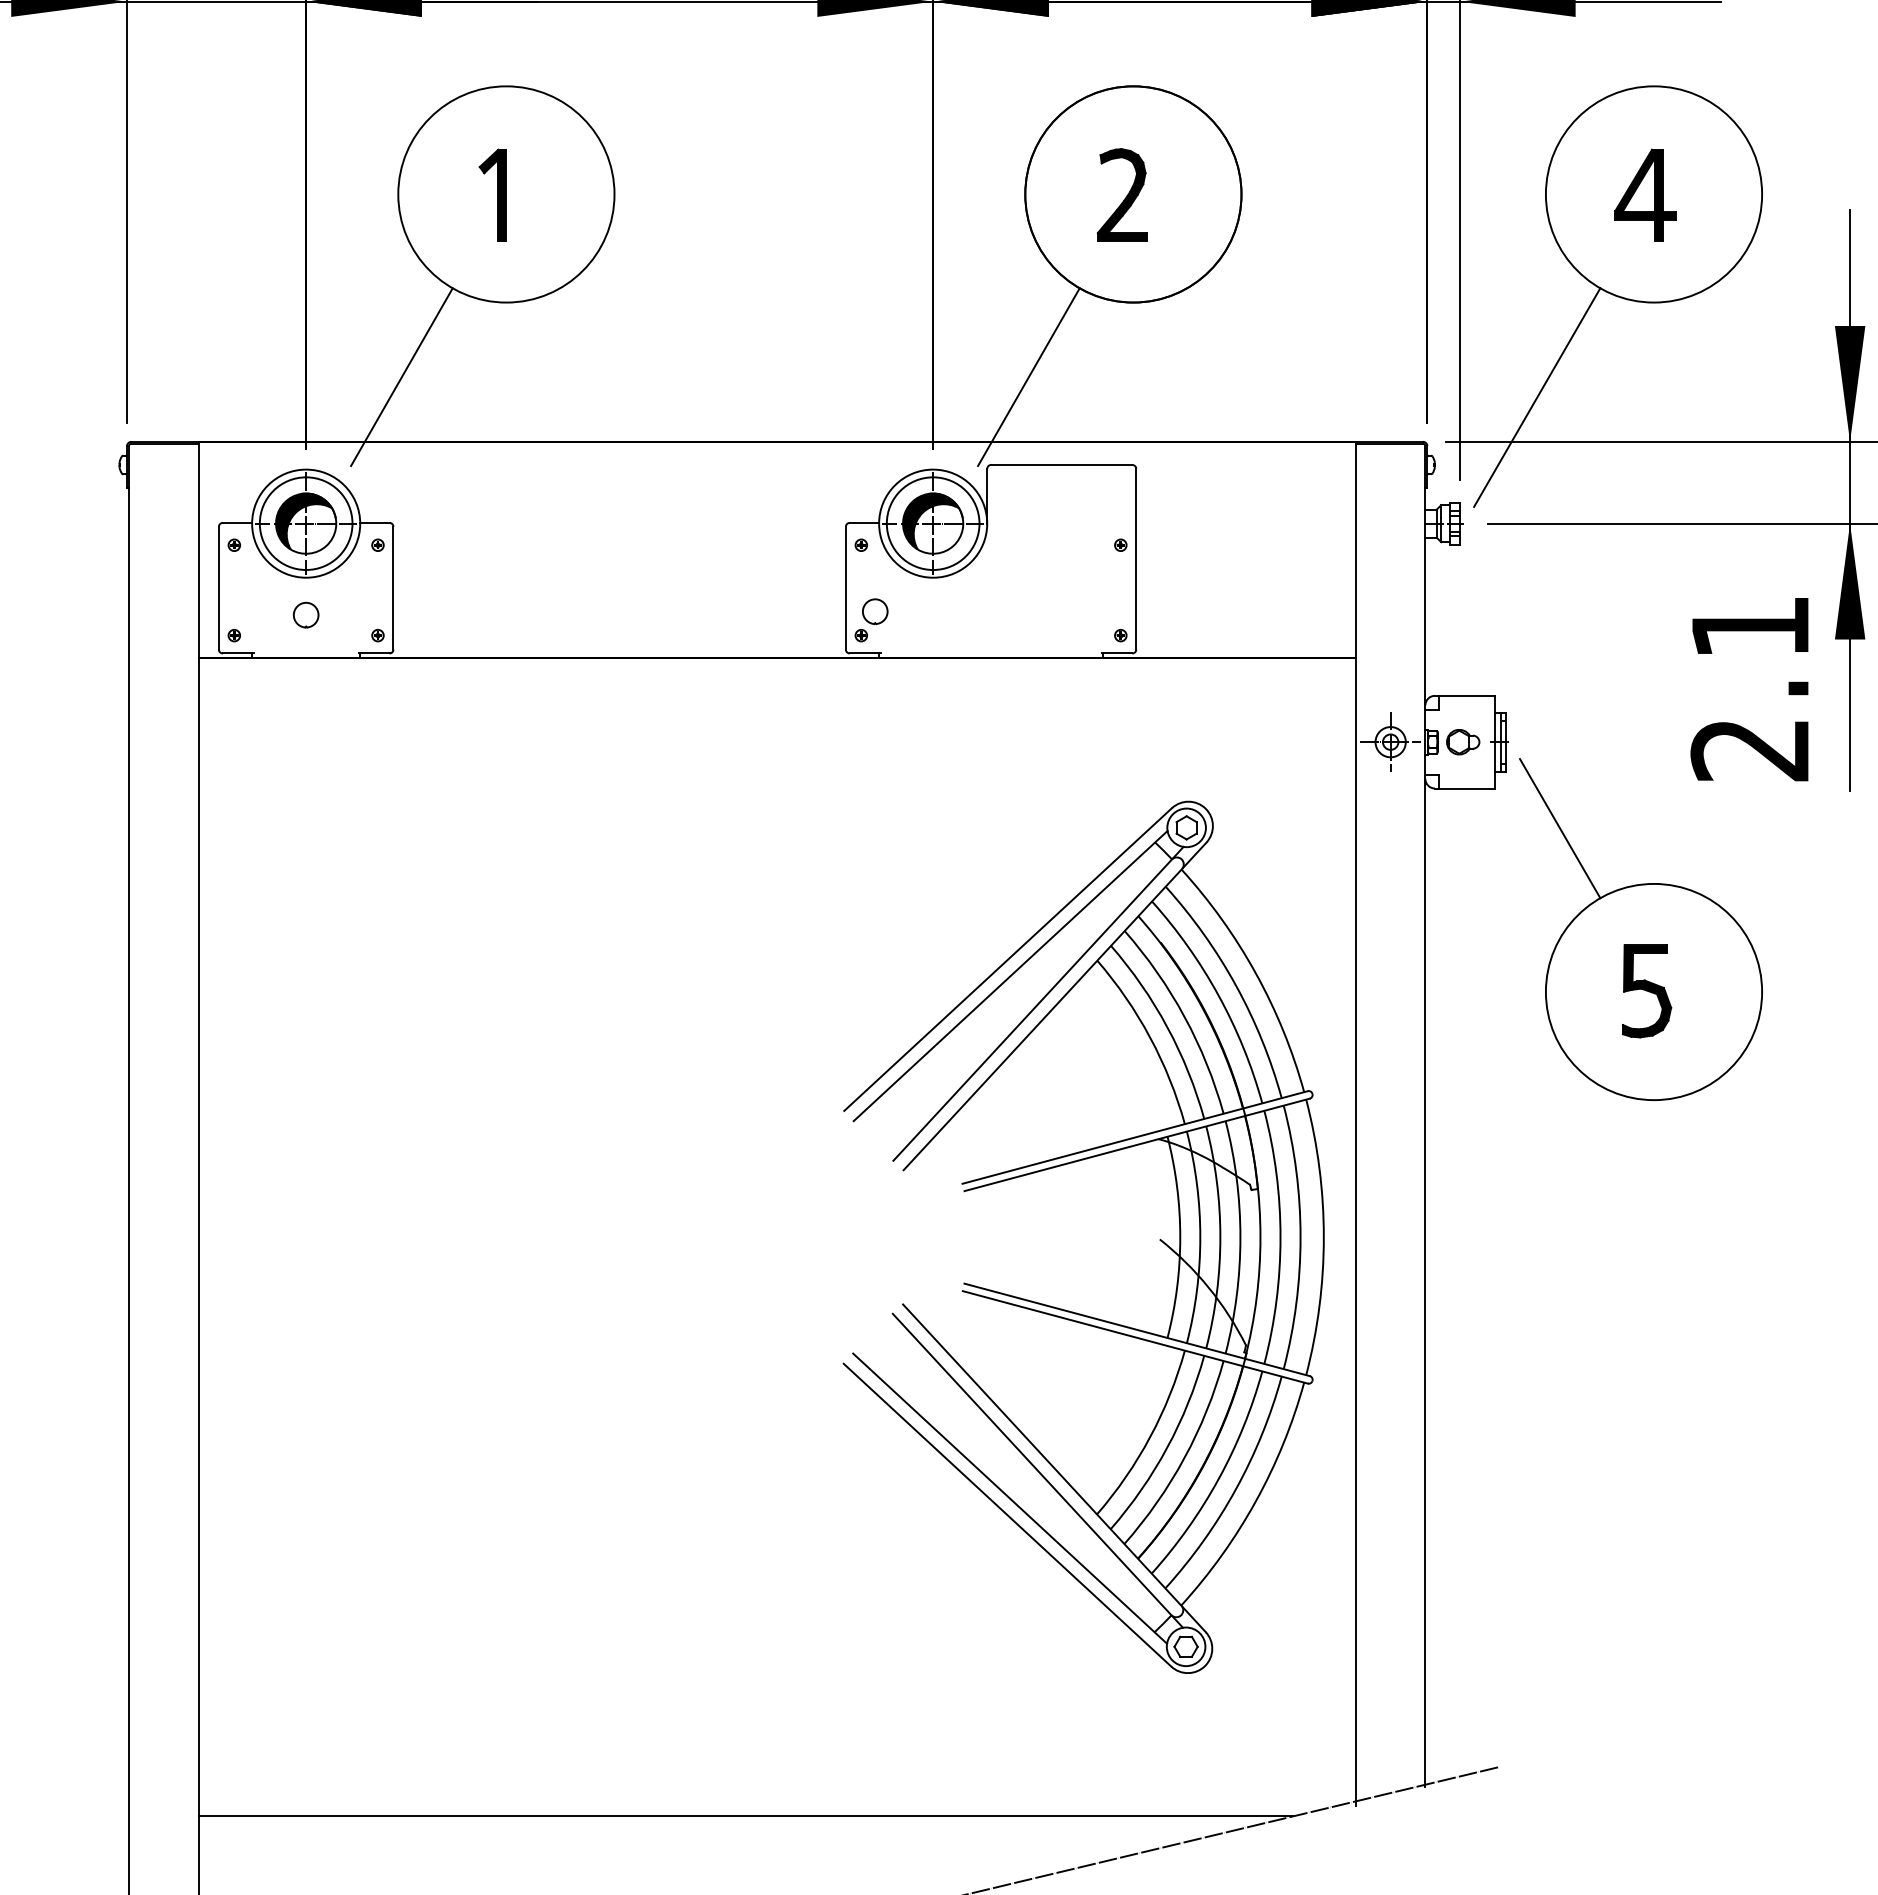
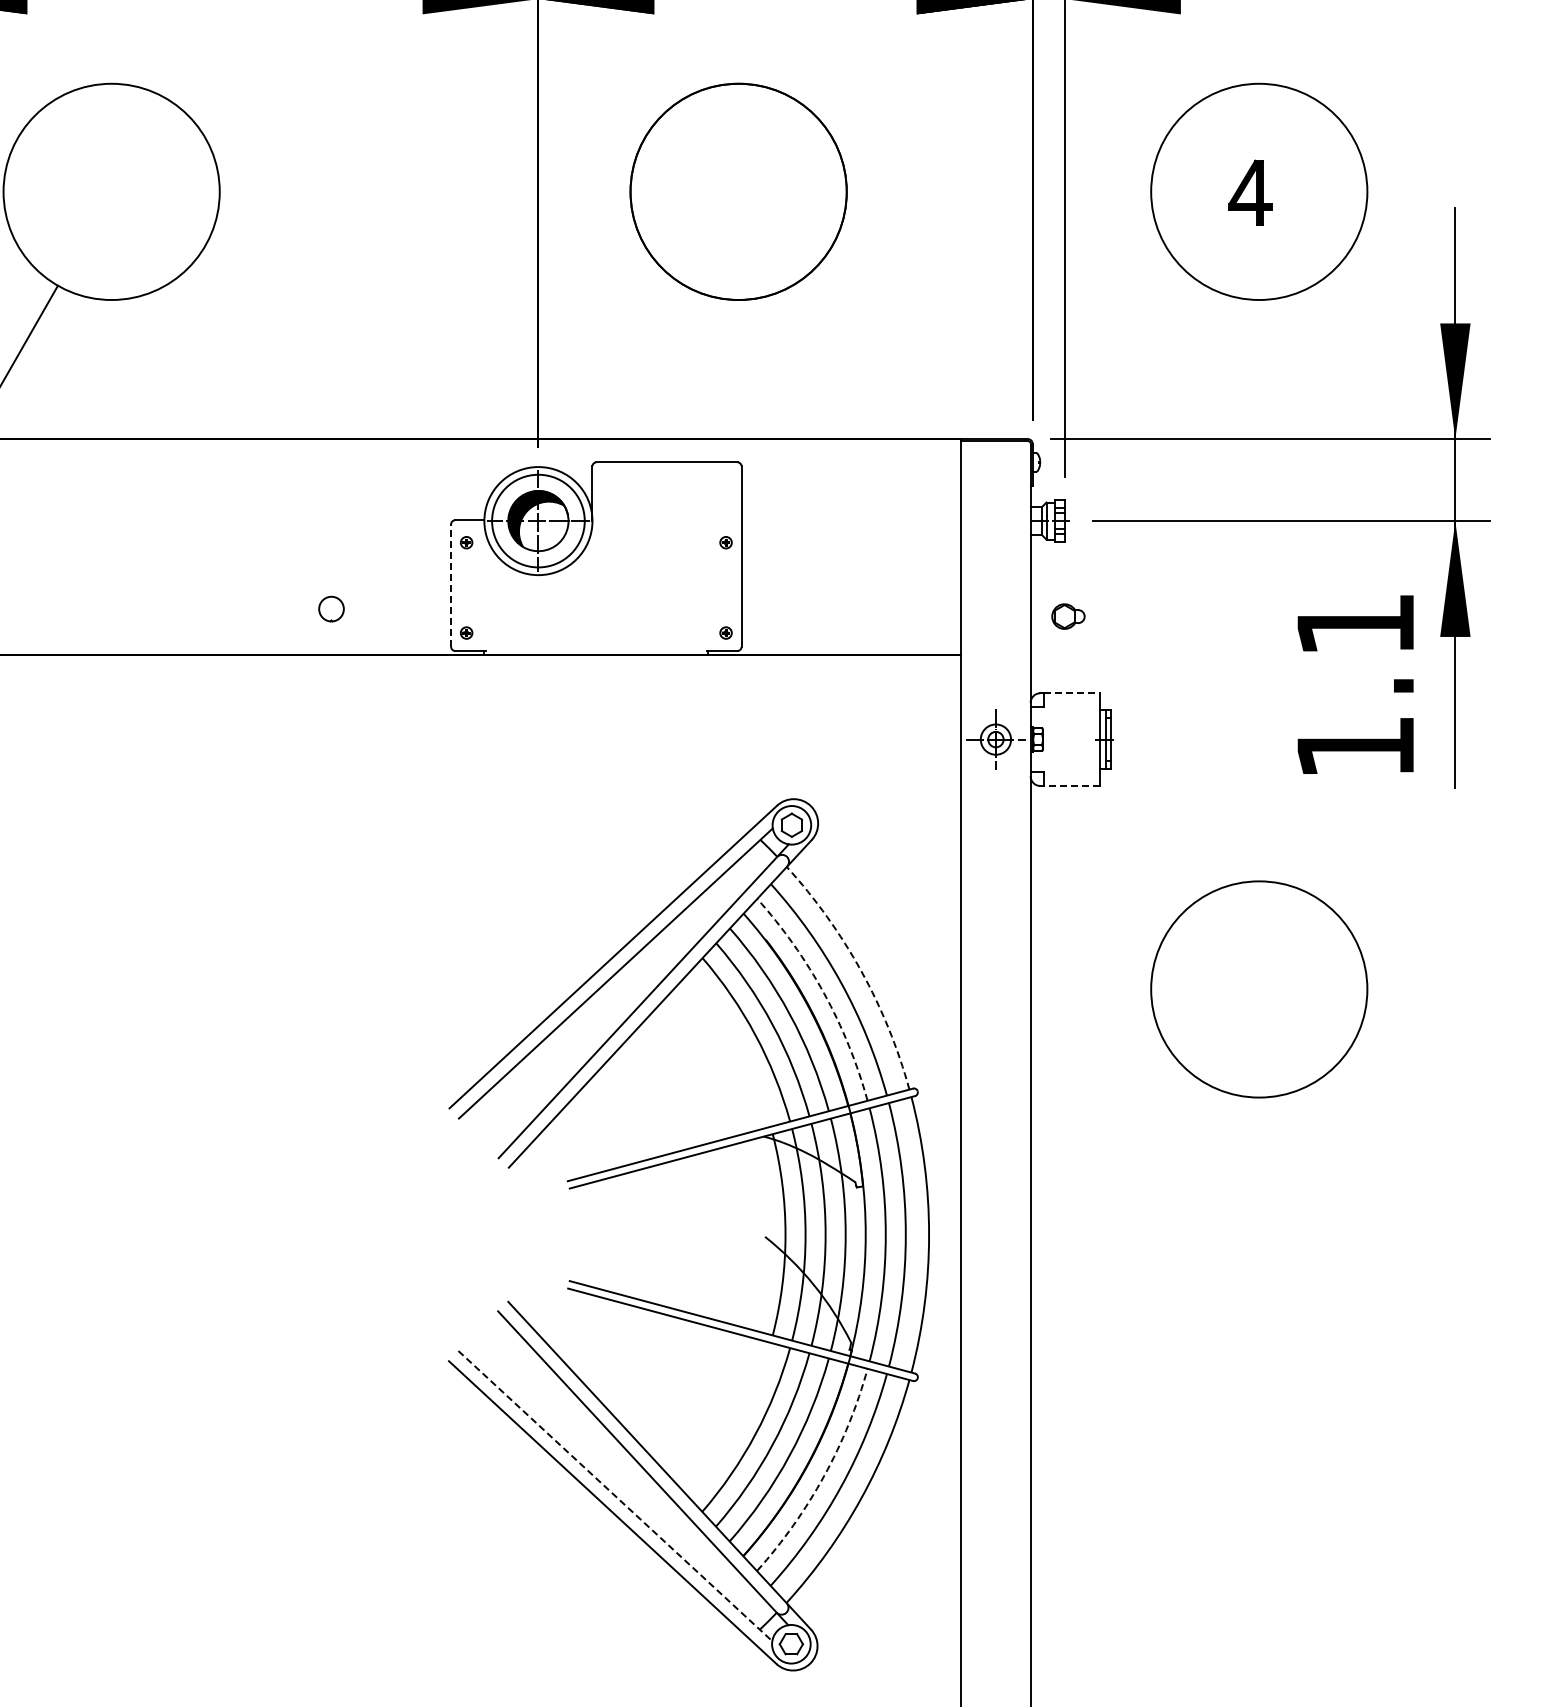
part: (492, 194) -> (97, 191), removed
part: (1121, 194) -> (726, 191), removed
part: (1645, 194) -> (1250, 191), size x0.7
line: (1028, 376) -> (633, 373), removed
line: (1537, 397) -> (1142, 394), removed
line: (845, 587) -> (450, 584), solid -> dashed
part: (875, 611) -> (331, 608), moved
line: (1467, 695) -> (1072, 692), solid -> dashed
part: (1463, 742) -> (1068, 616), moved
text: (1749, 750) -> (1354, 747), 2.1 -> 1.1
line: (1467, 788) -> (1072, 785), solid -> dashed
line: (1560, 828) -> (1165, 825), removed
arc: (1256, 973) -> (861, 970), solid -> dashed
part: (1646, 991) -> (1251, 988), removed
arc: (1218, 996) -> (823, 993), solid -> dashed
arc: (1218, 1478) -> (823, 1475), solid -> dashed
line: (1010, 1498) -> (615, 1495), solid -> dashed

